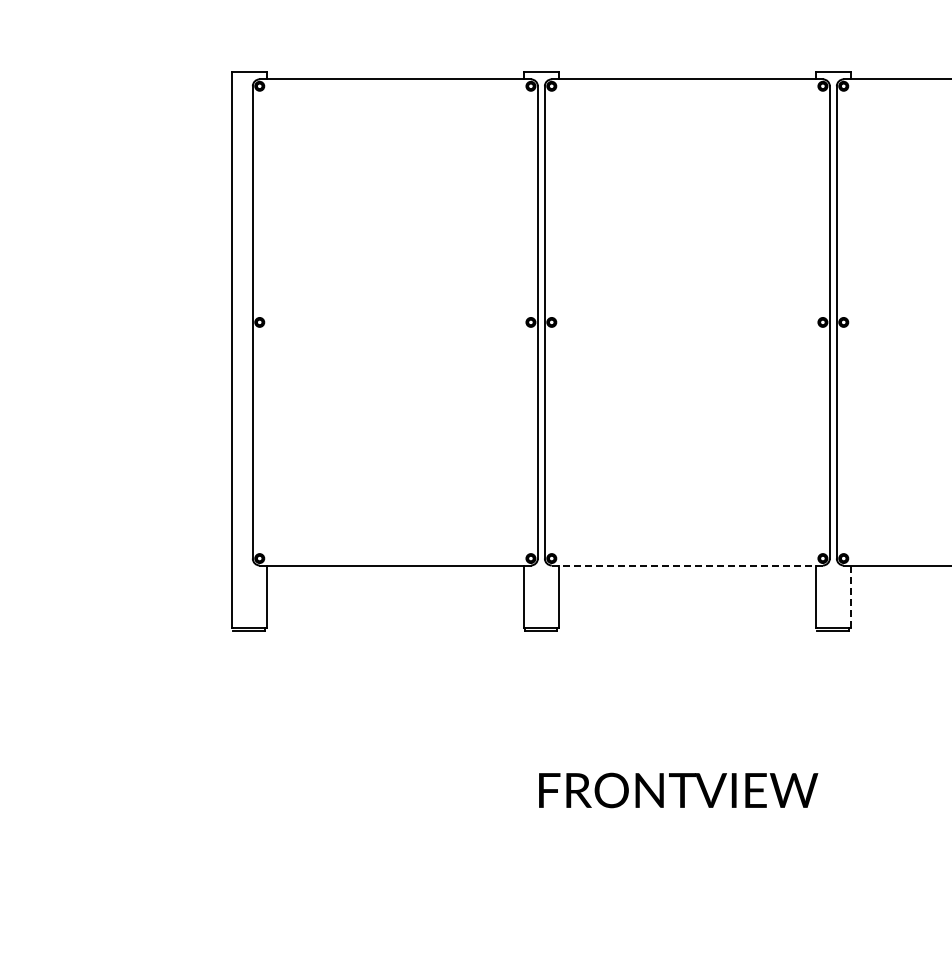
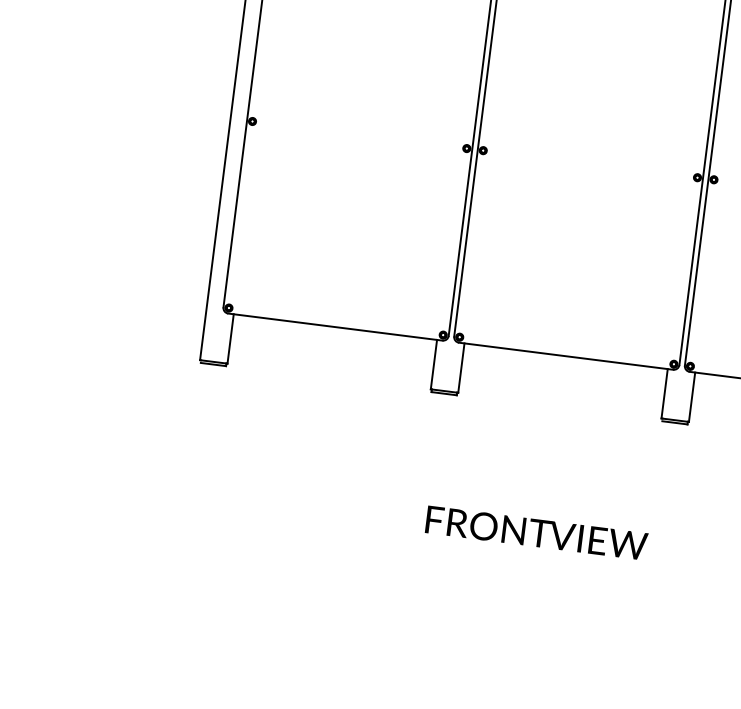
line: (687, 565) -> (566, 356), dashed -> solid
line: (850, 596) -> (691, 397), dashed -> solid

